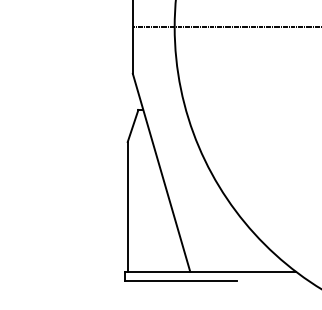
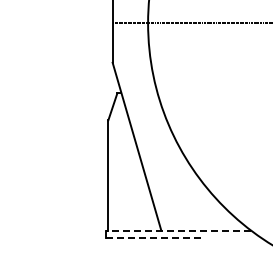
line: (210, 271) -> (178, 230), solid -> dashed
line: (179, 281) -> (152, 238), solid -> dashed

